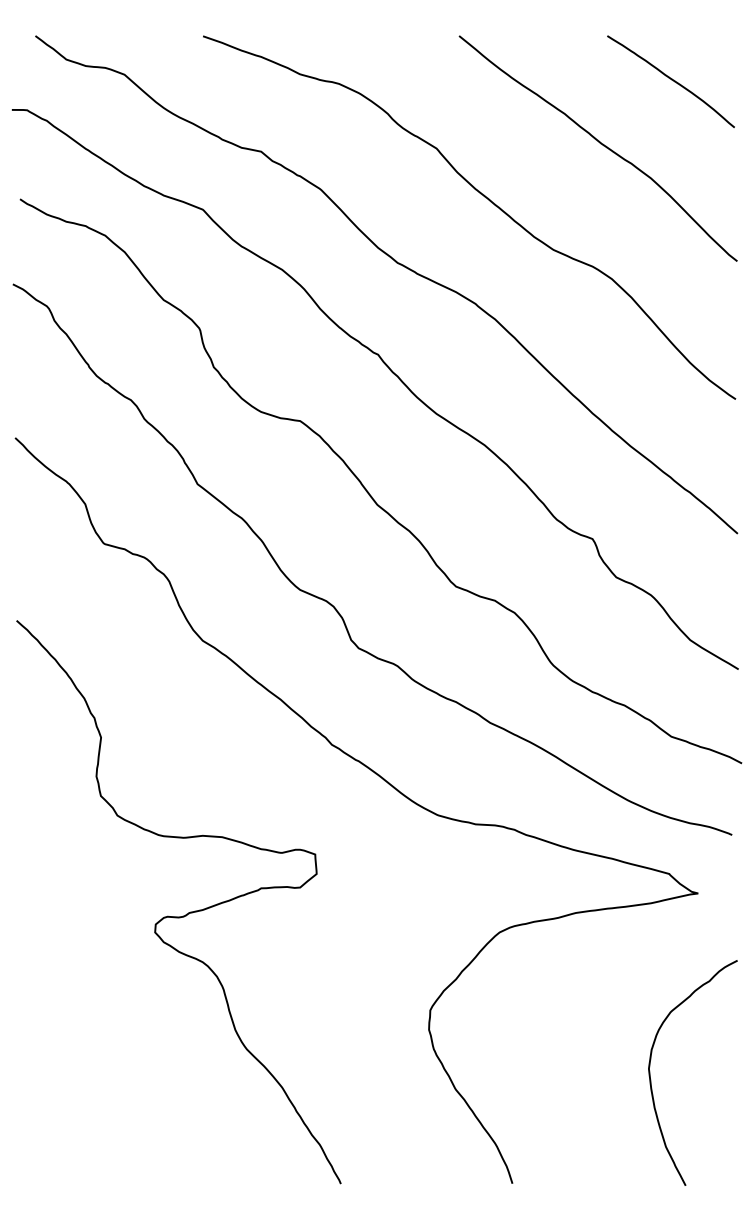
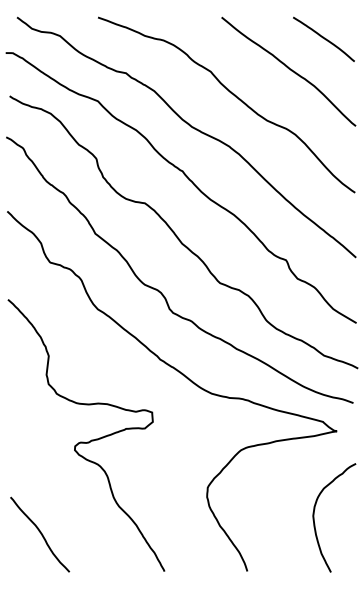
curve: (83, 1107) -> (40, 534), added

